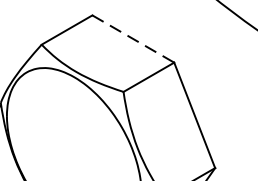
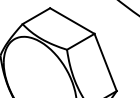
line: (133, 39) -> (72, 21), dashed -> solid

